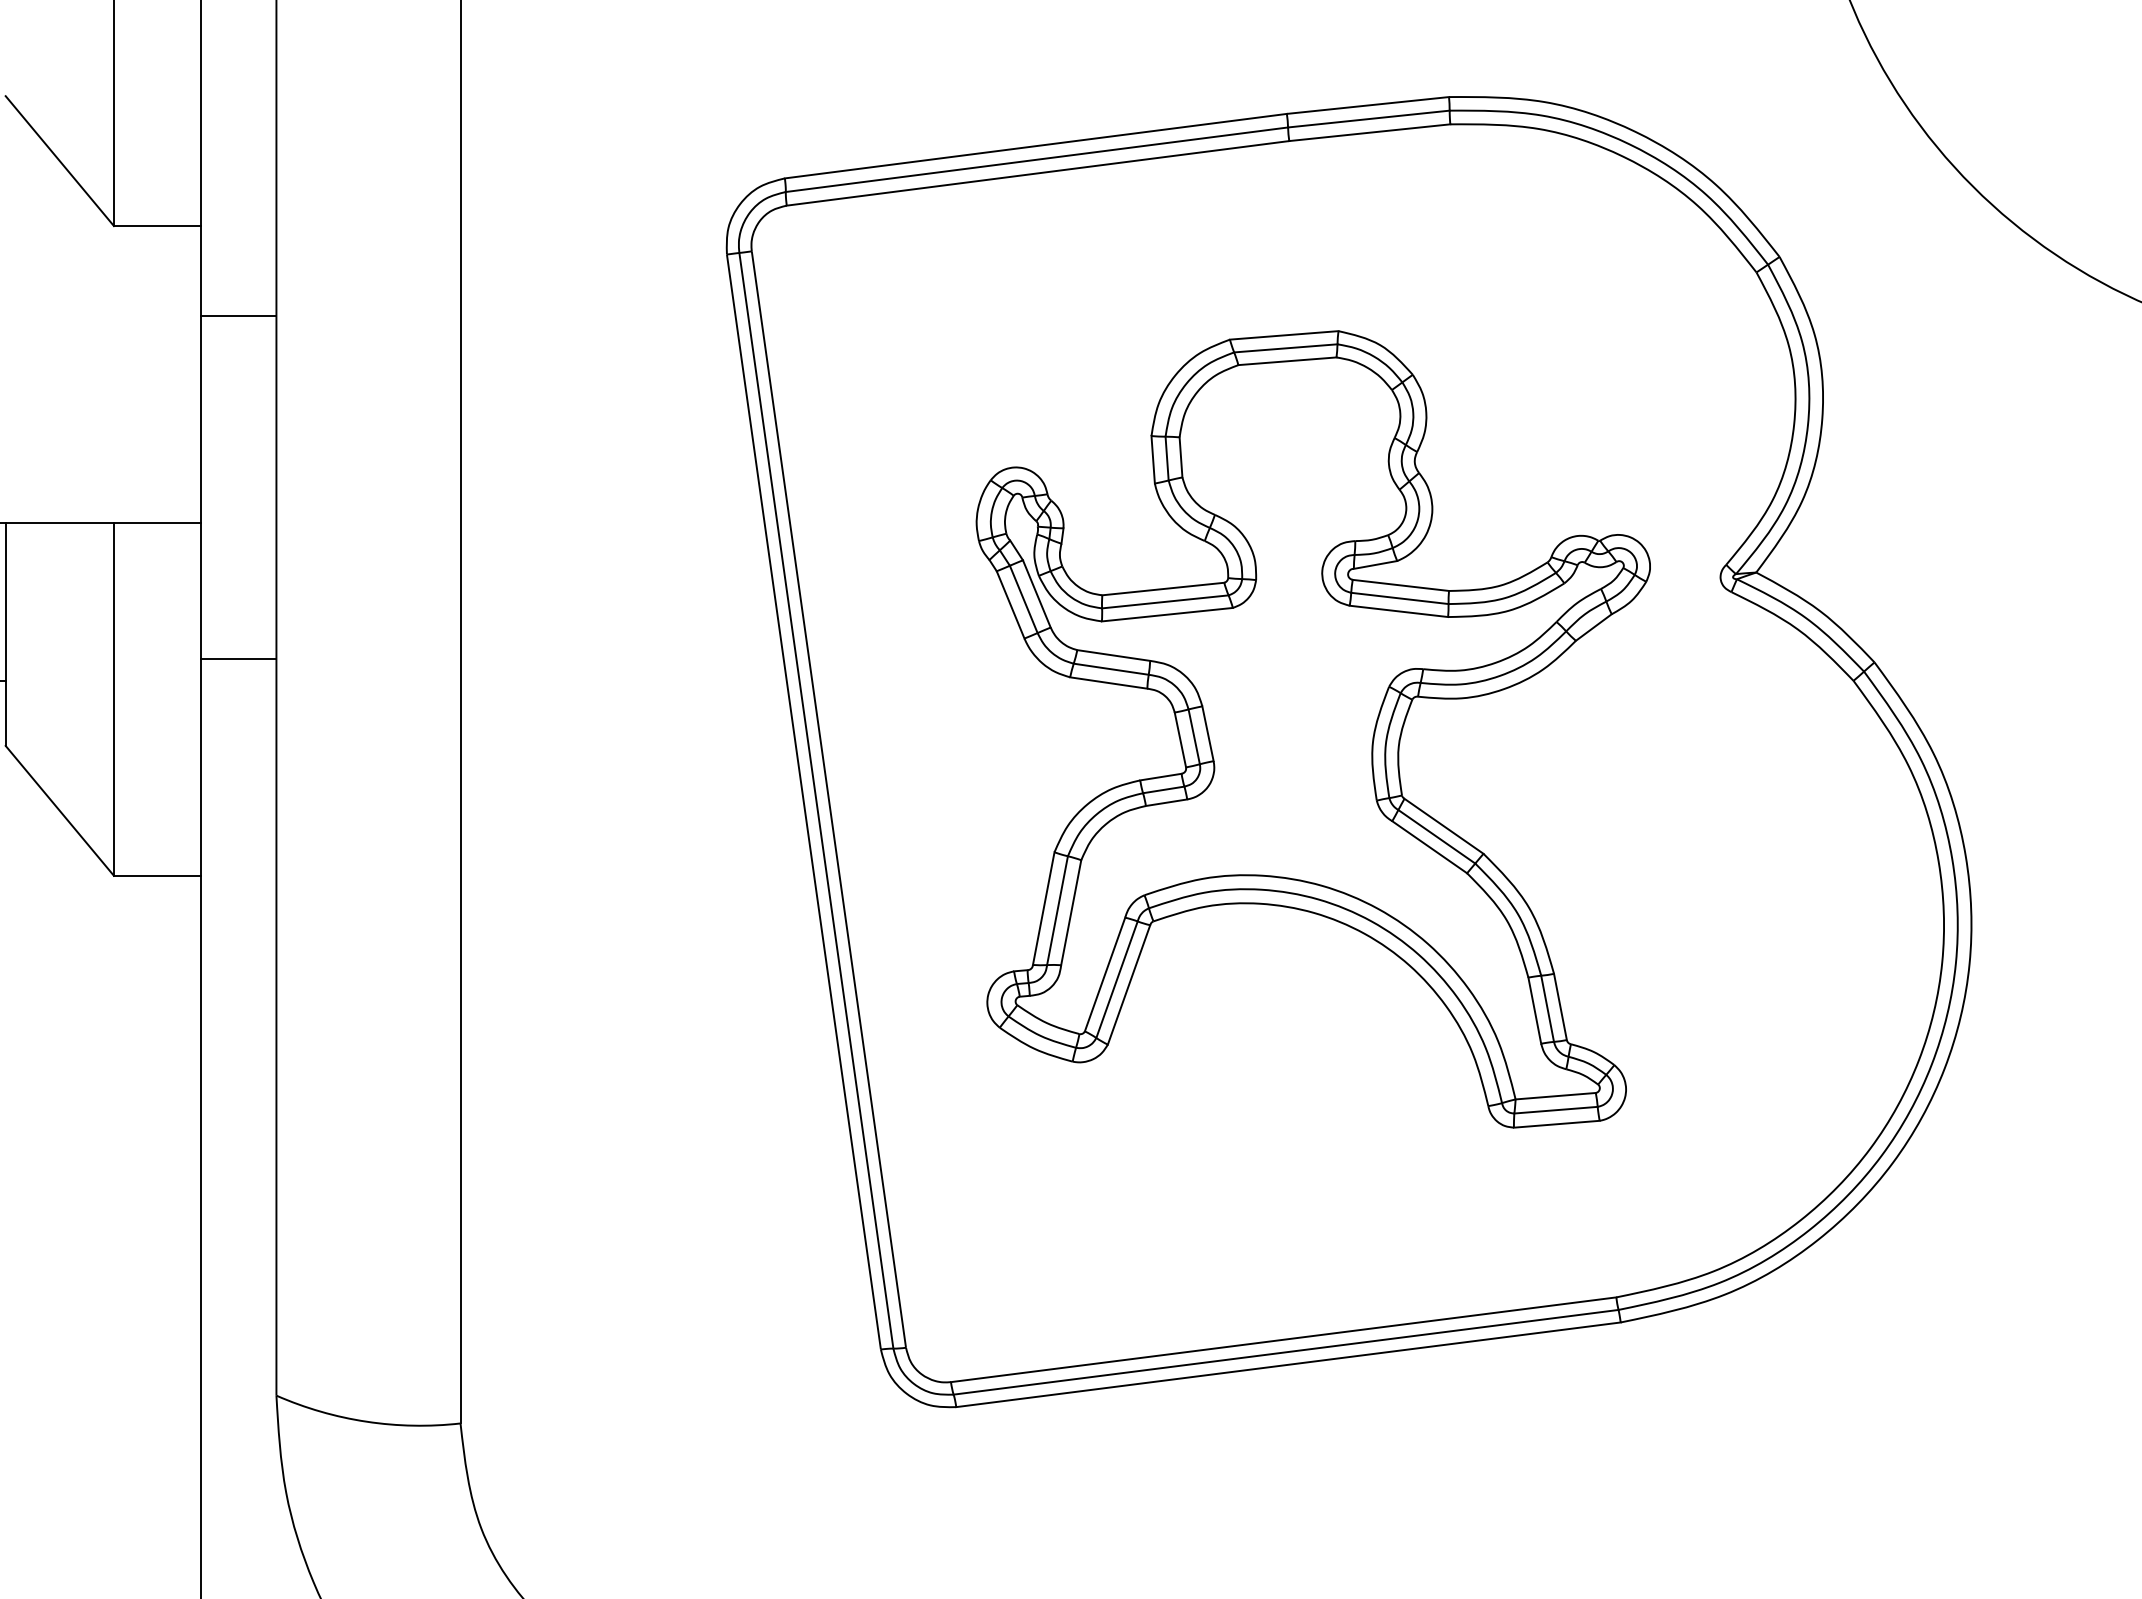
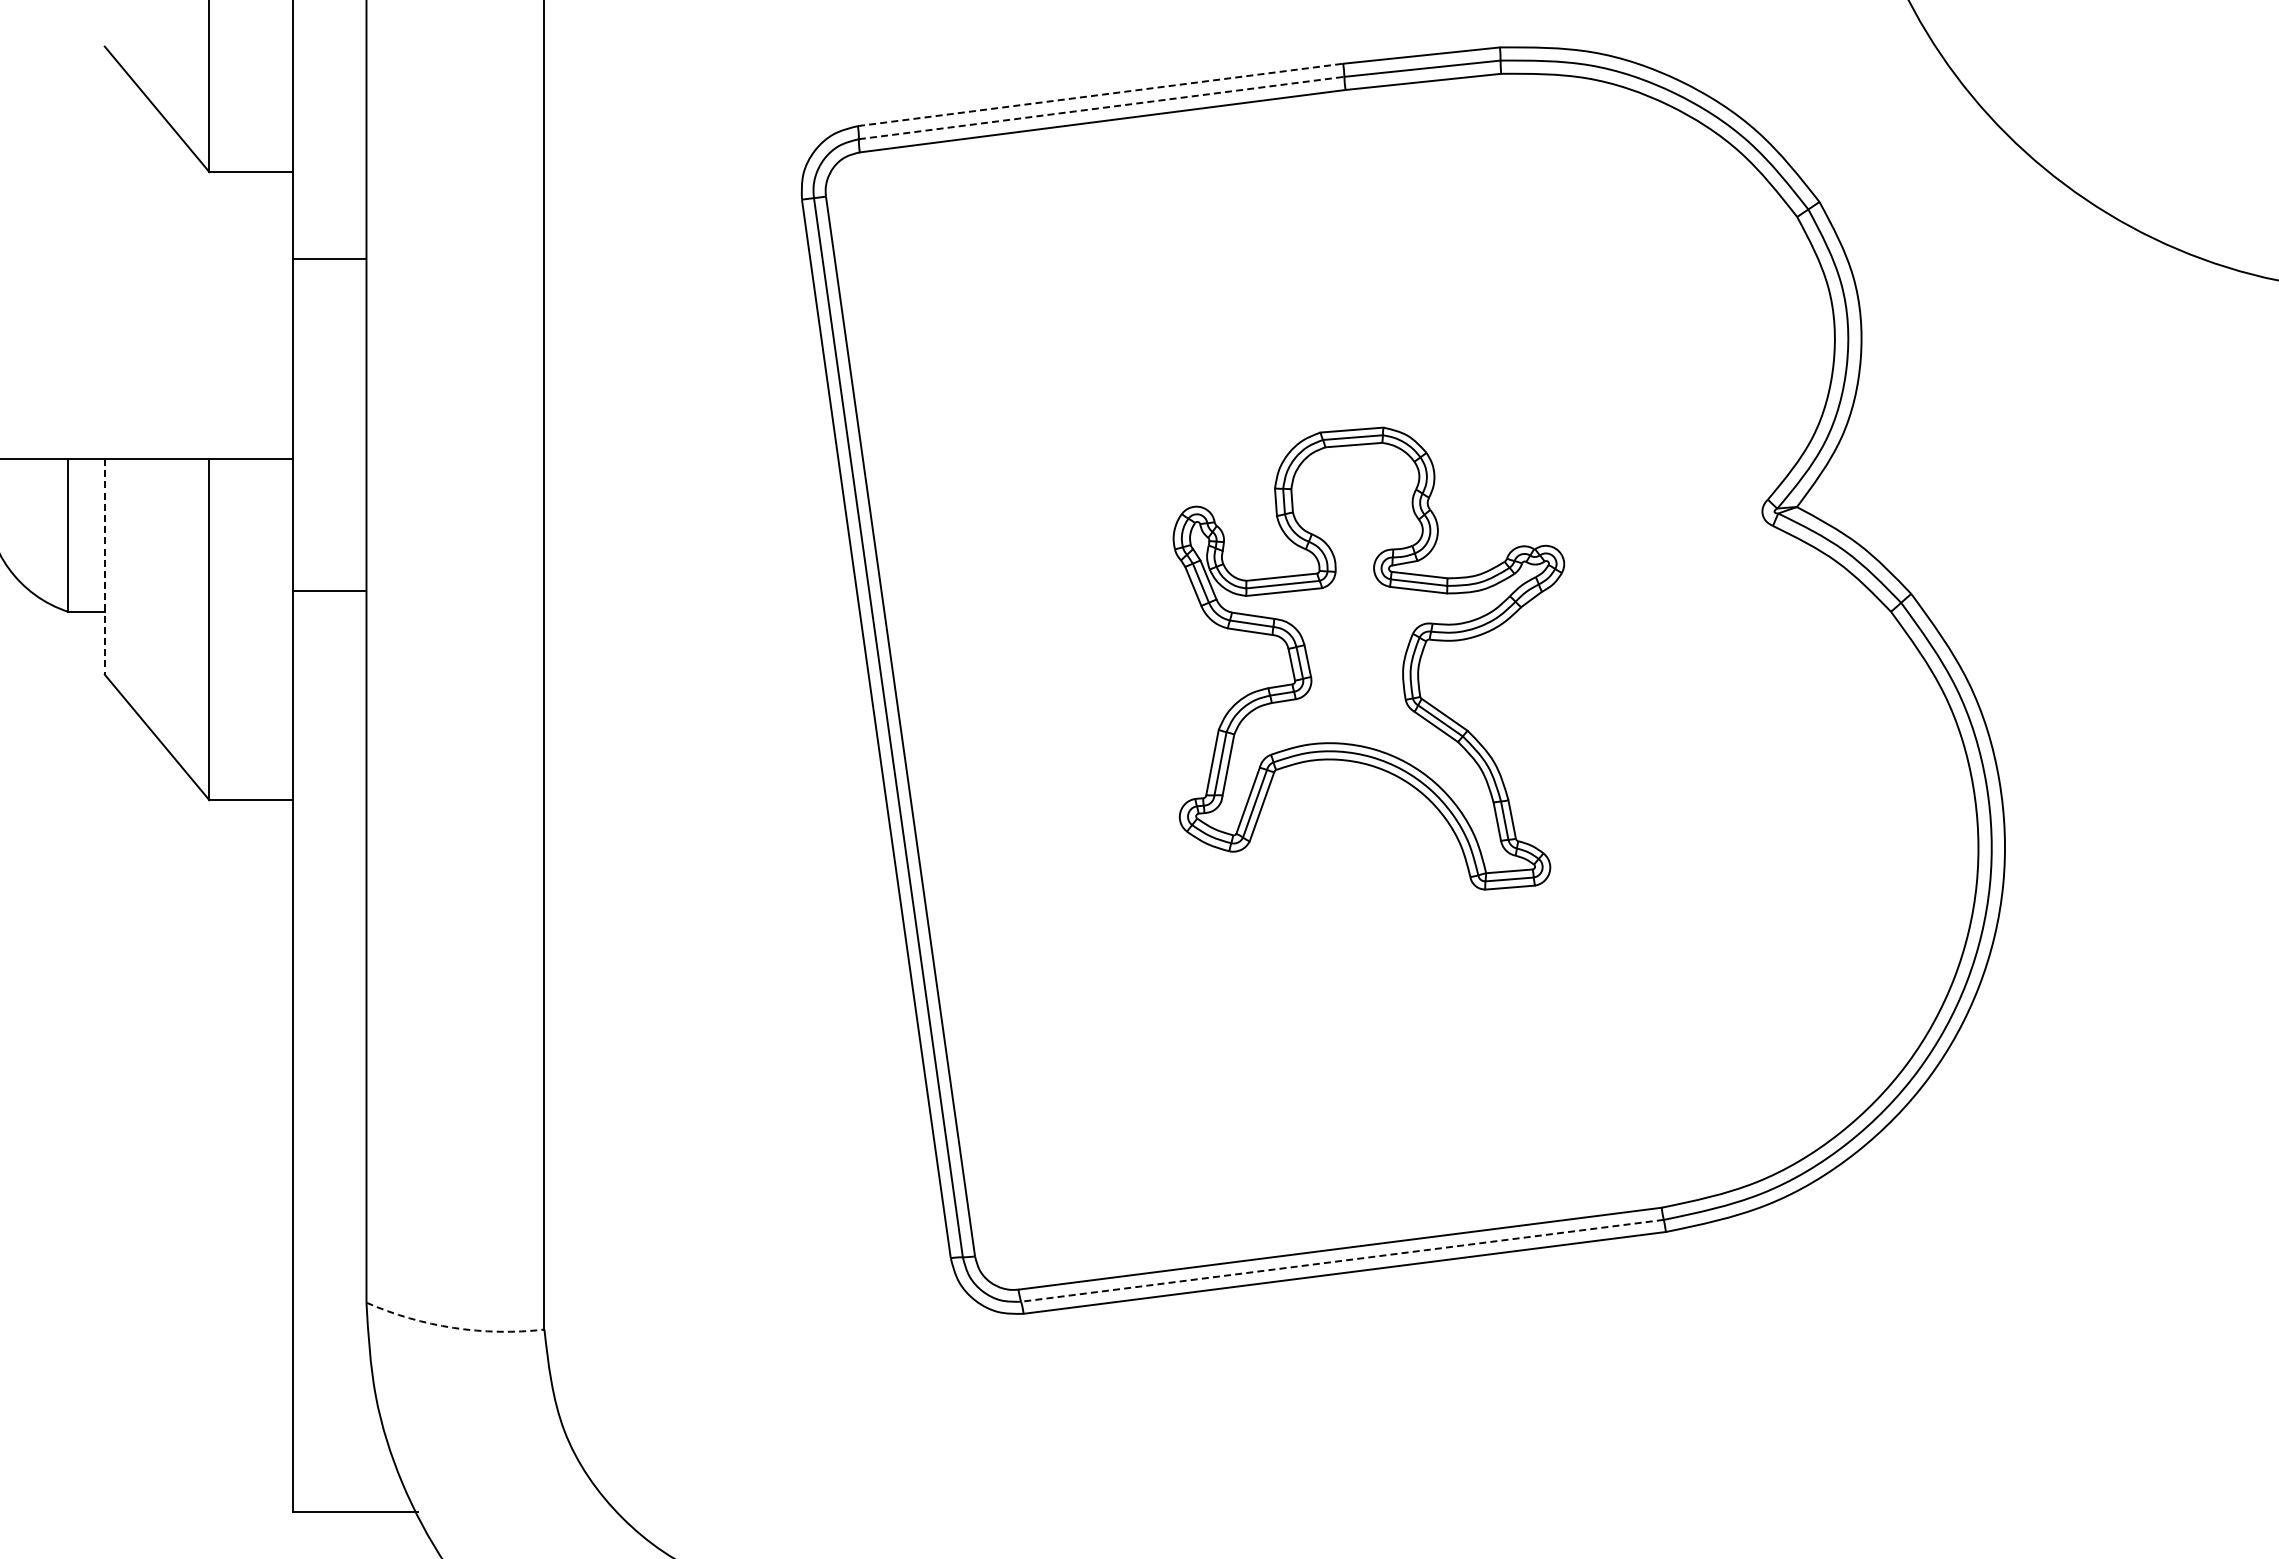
line: (1035, 145) -> (1100, 94), solid -> dashed
line: (1036, 160) -> (1101, 108), solid -> dashed
line: (5, 634) -> (104, 566), solid -> dashed
part: (1313, 729) -> (1368, 658), size x0.6
line: (1286, 1351) -> (1342, 1260), solid -> dashed
arc: (366, 1421) -> (453, 1327), solid -> dashed

